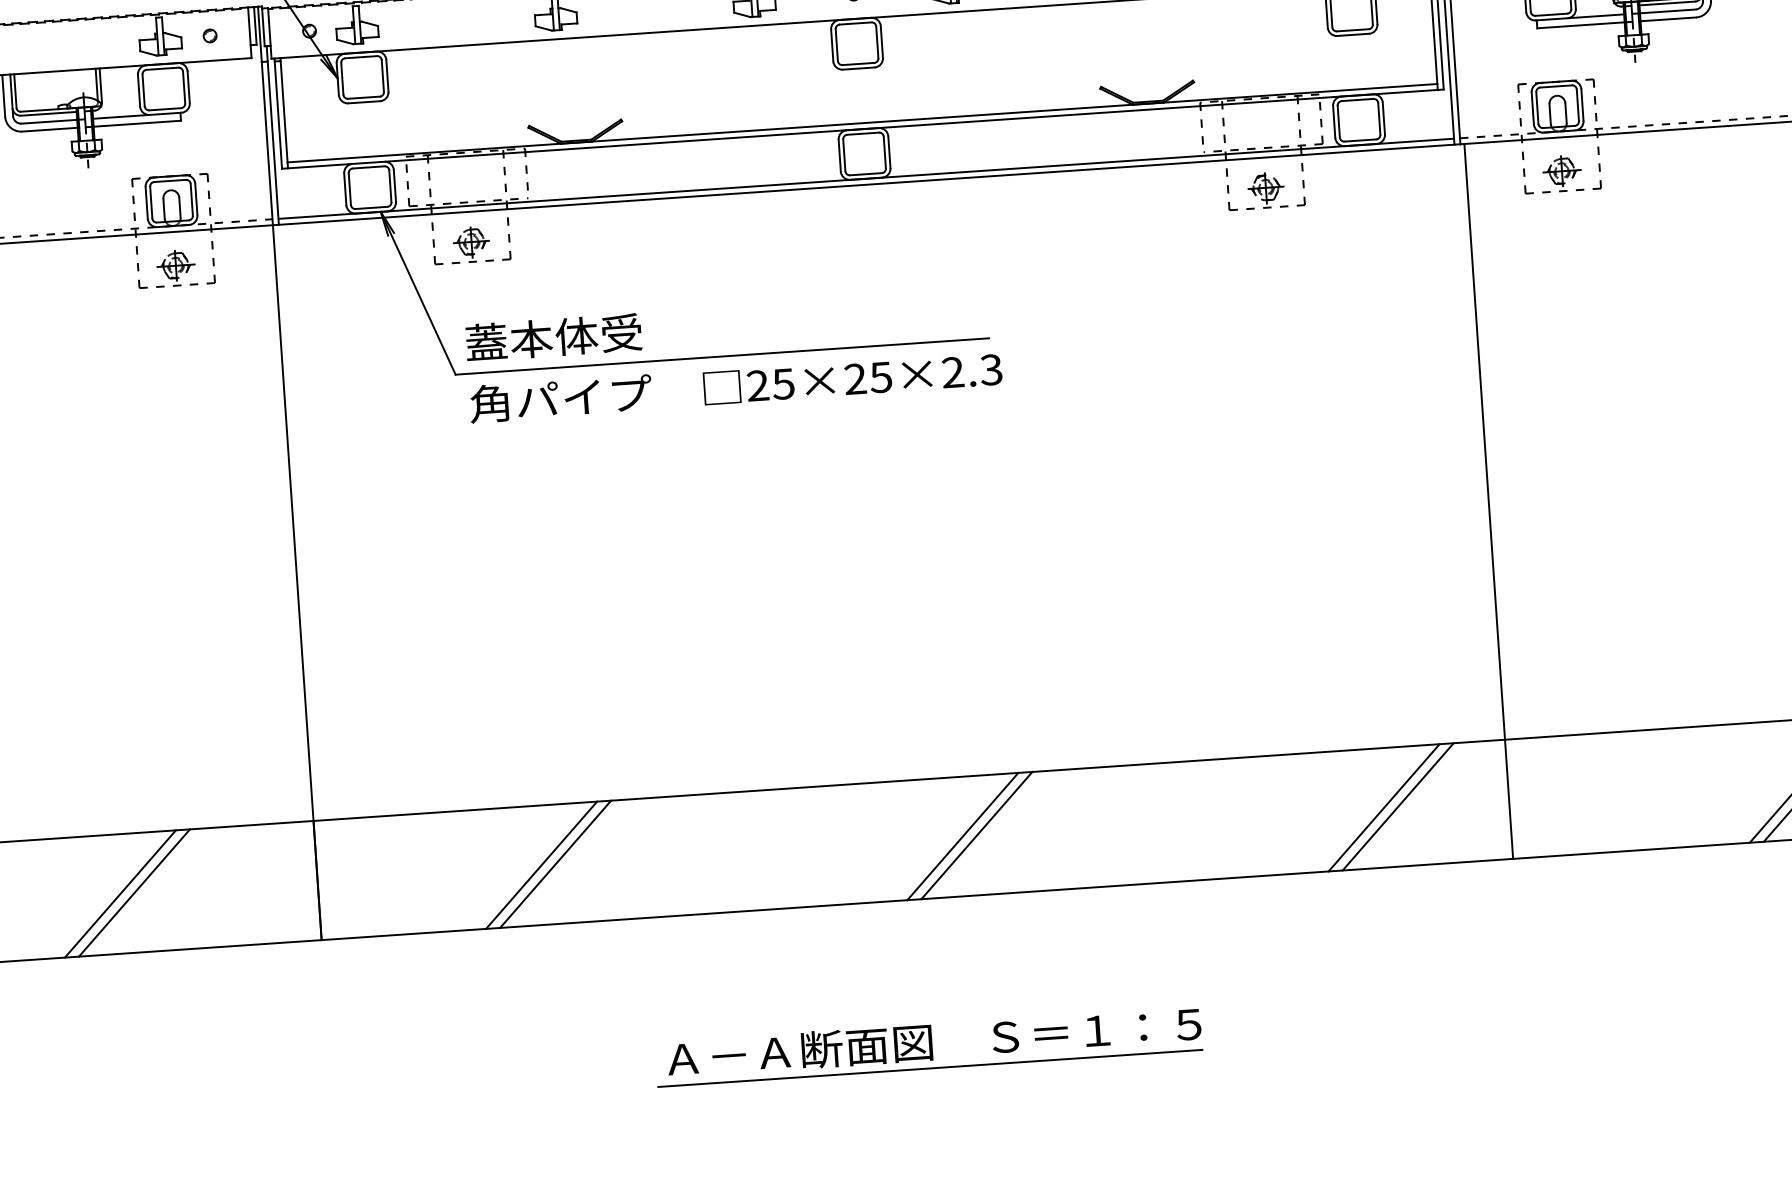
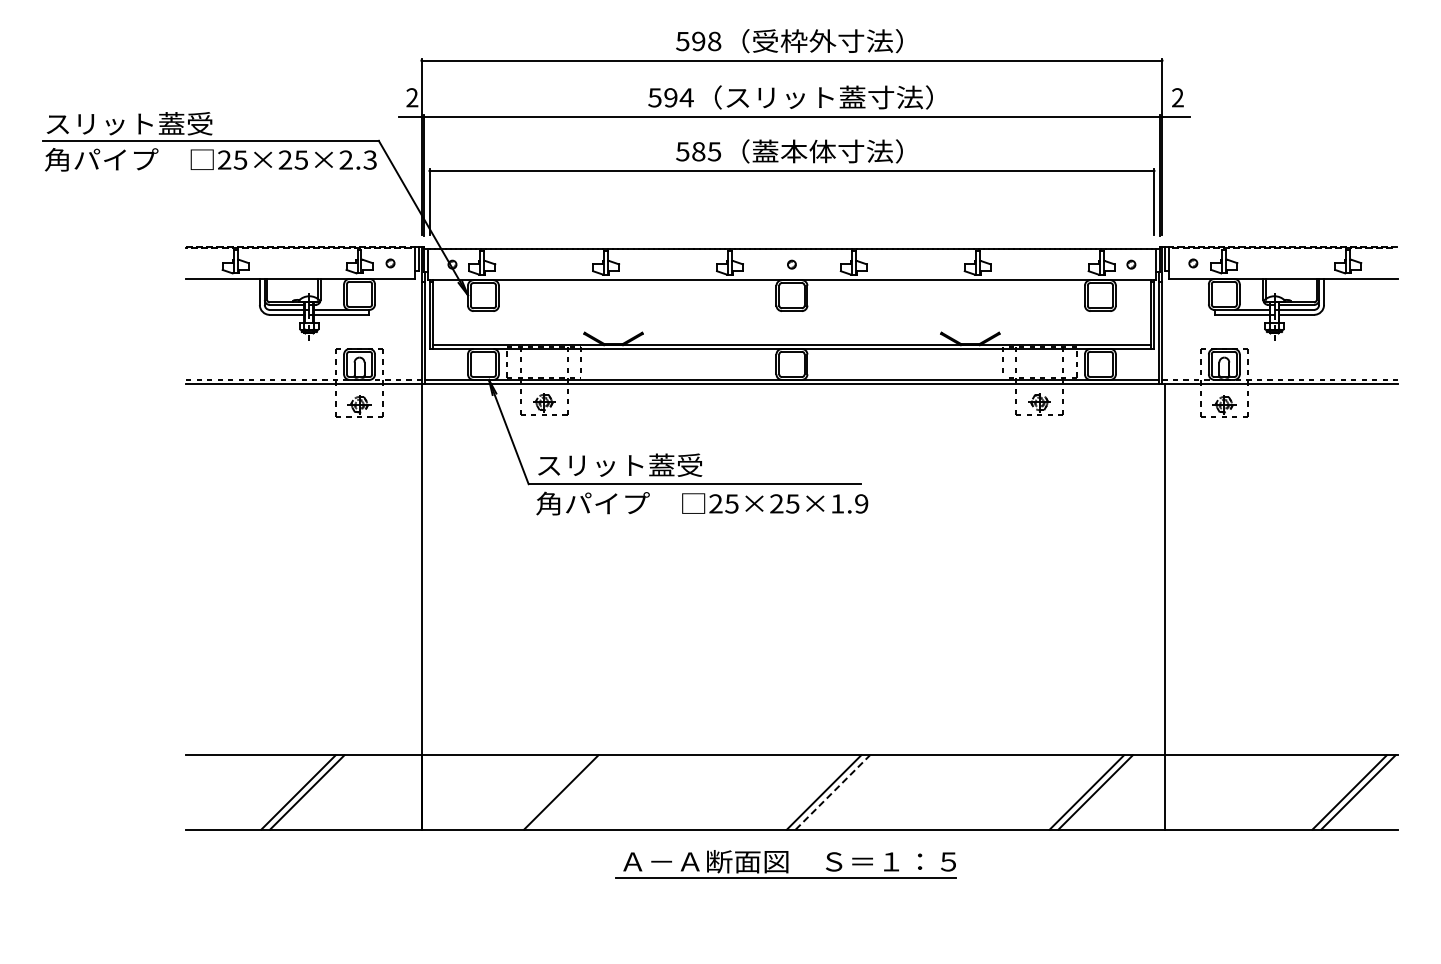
text: (599, 334) -> (619, 465), 蓋本体受 -> スリット蓋受
text: (972, 370) -> (849, 503), 25×25×2.3 -> 25×25×1.9
line: (976, 835) -> (832, 792), solid -> dashed
line: (554, 864) -> (569, 792), removed
part: (927, 1046) -> (785, 864), moved

